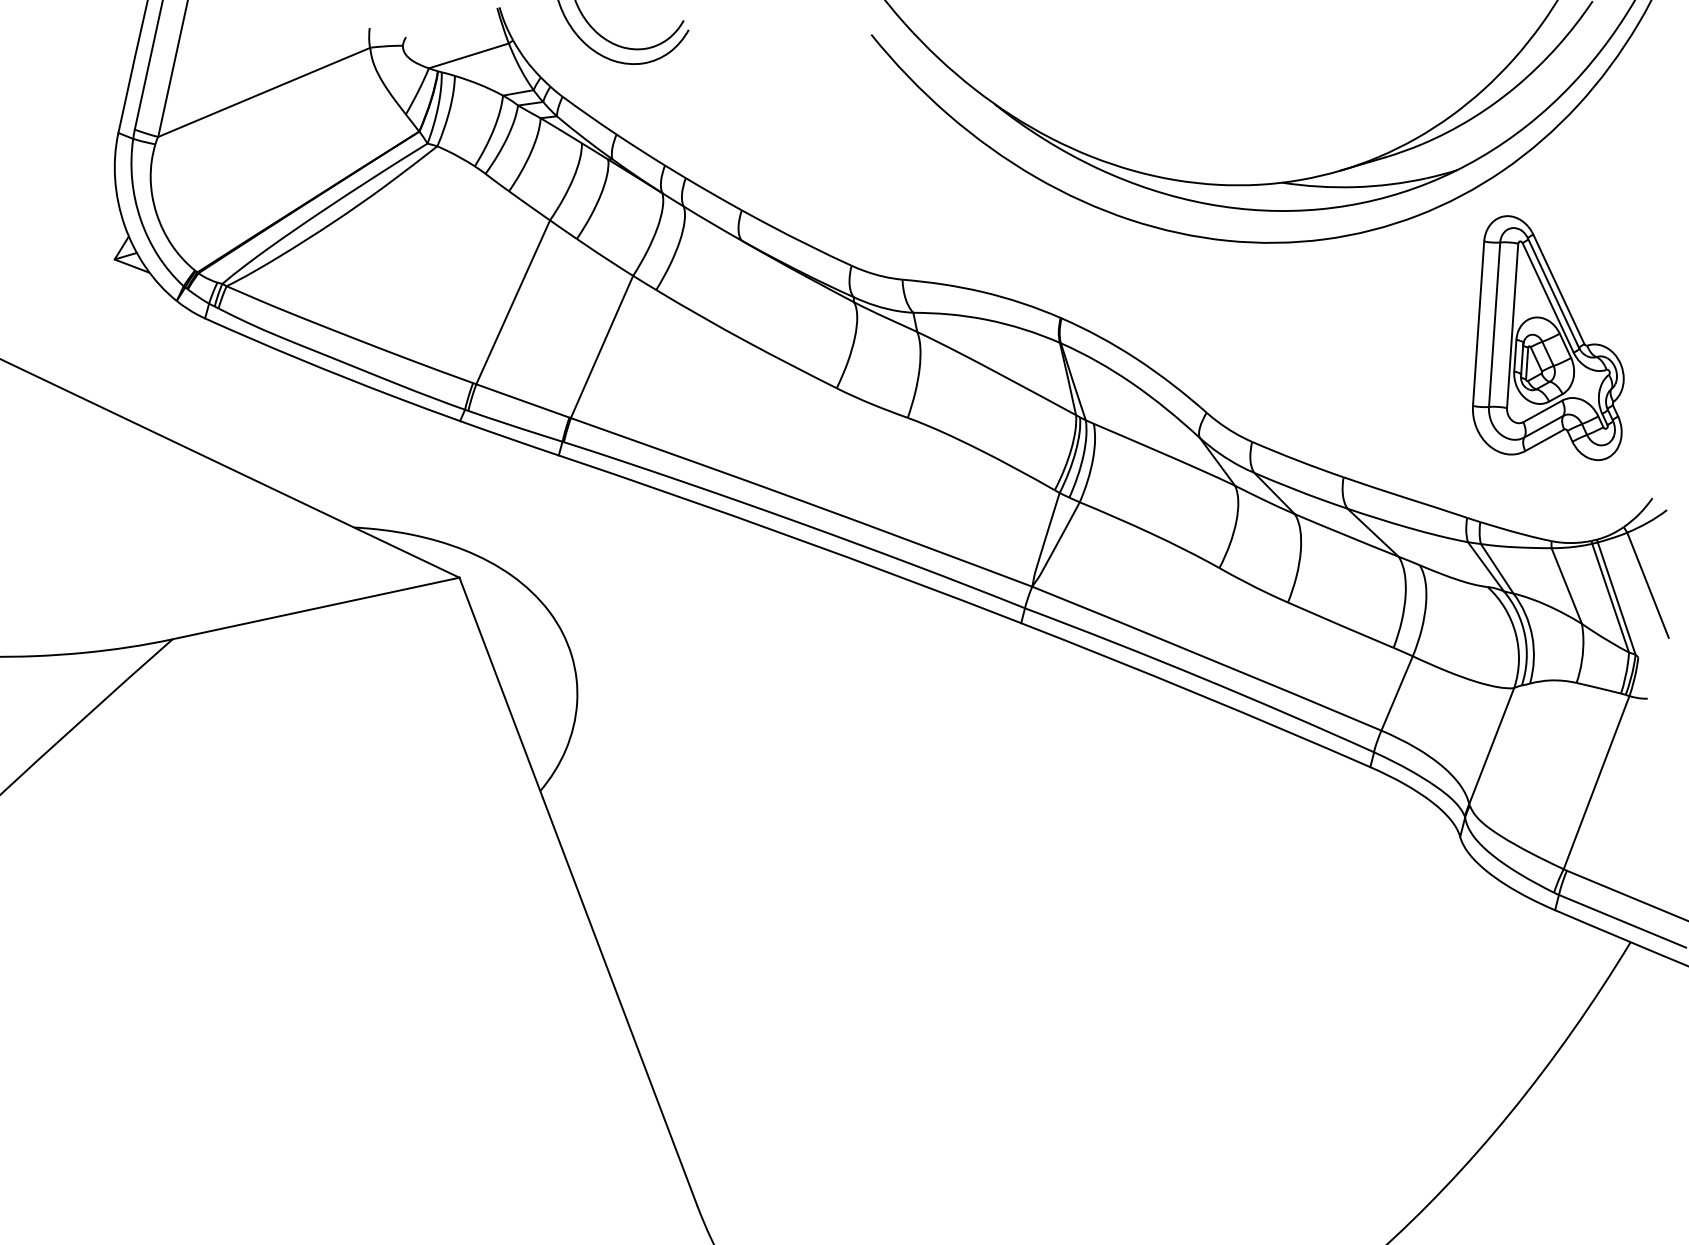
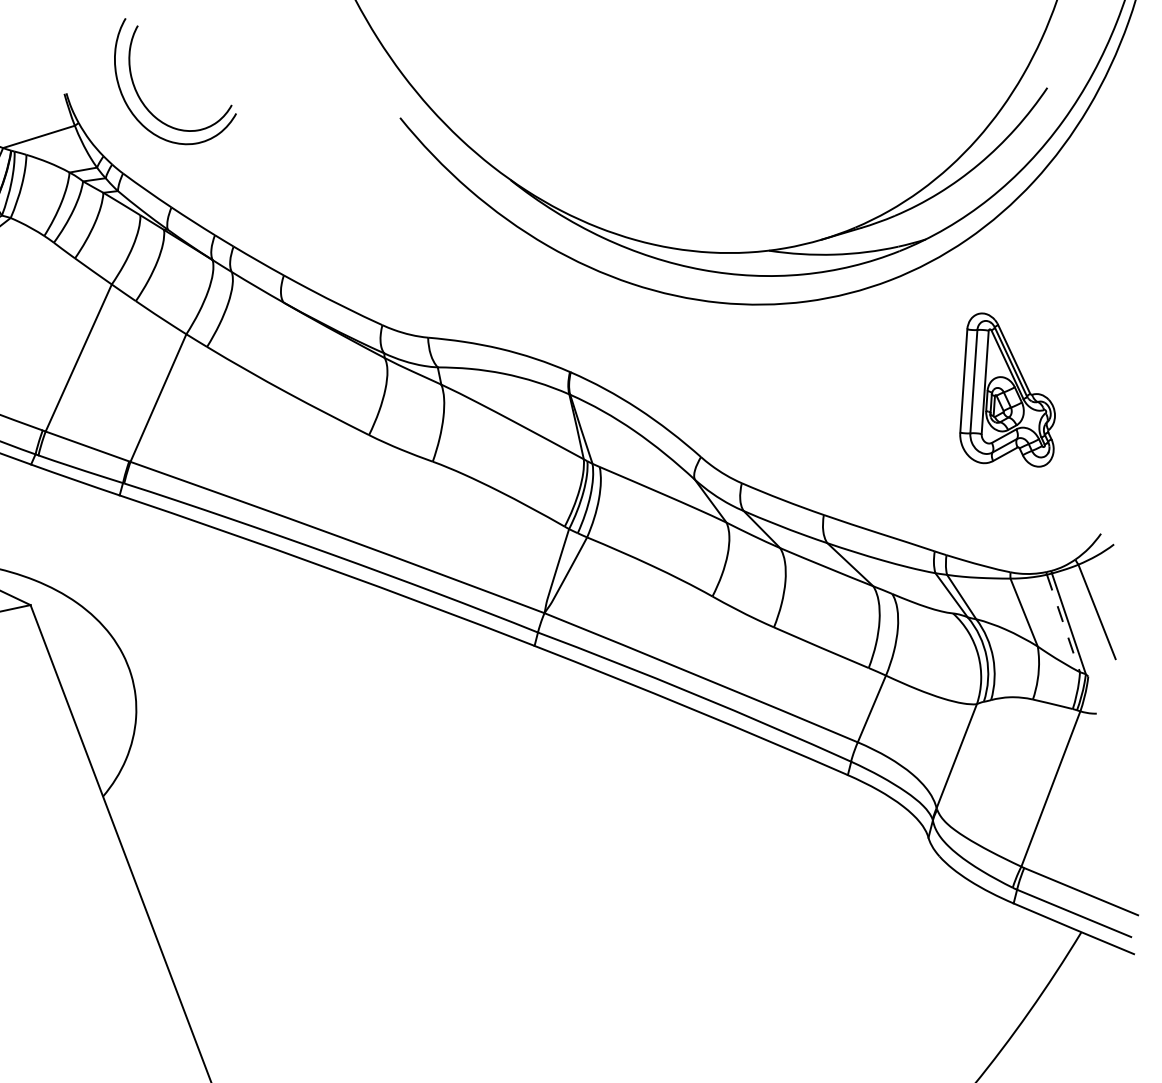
part: (1548, 337) -> (1007, 389), size x0.7
line: (1610, 598) -> (1063, 623), solid -> dashed

